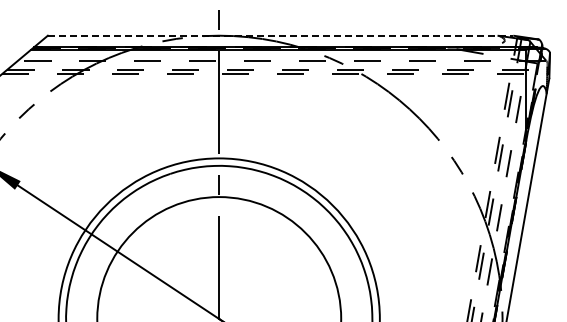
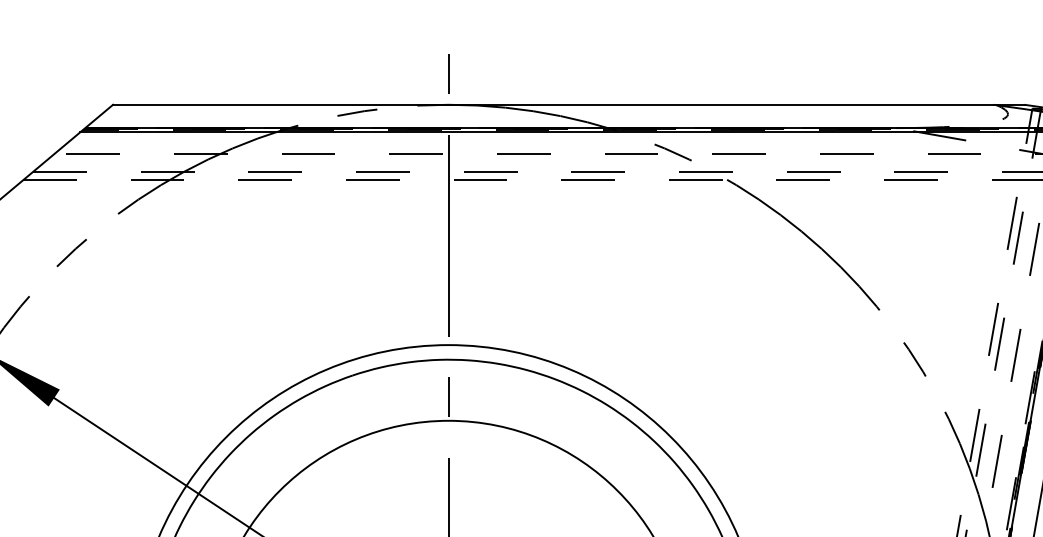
line: (280, 35) -> (568, 104), dashed -> solid

